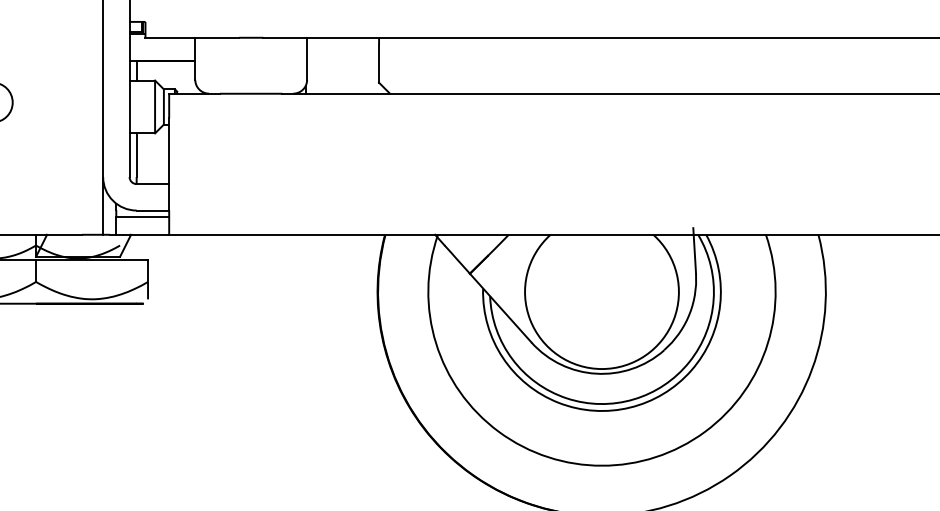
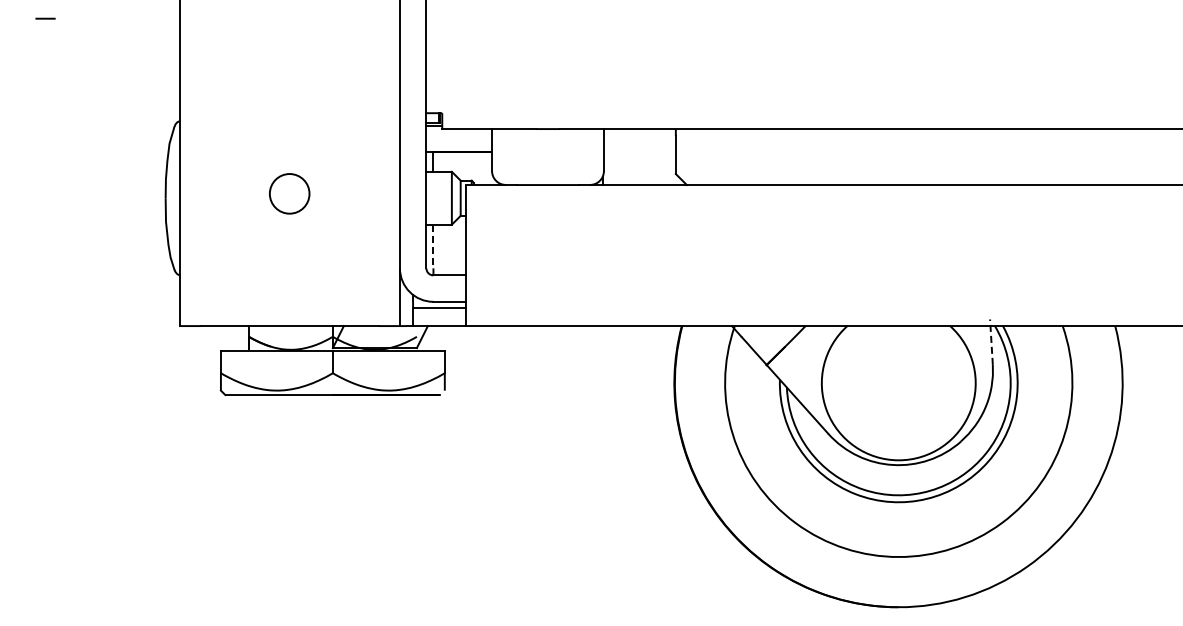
line: (136, 155) -> (433, 246), solid -> dashed
line: (694, 251) -> (991, 342), solid -> dashed

